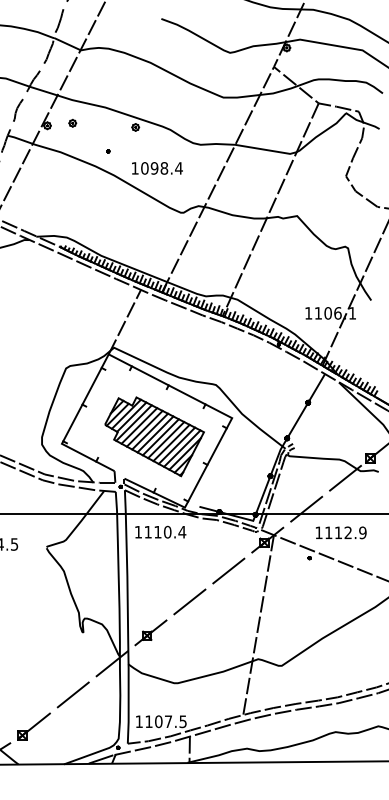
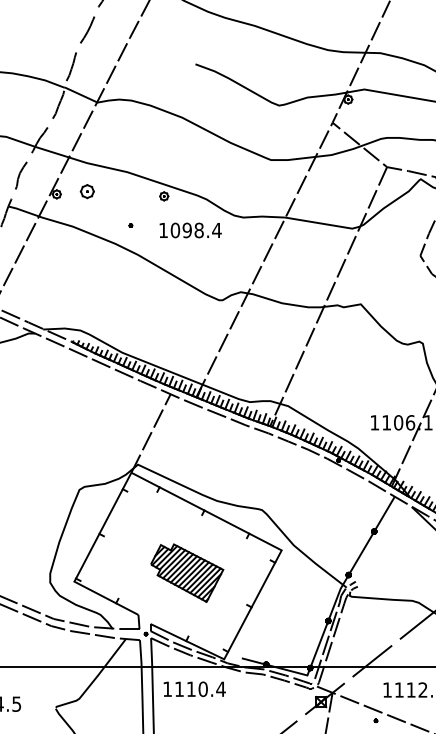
part: (72, 122) -> (87, 190), size x1.6
text: (157, 168) -> (190, 230), moved
part: (154, 436) -> (187, 572), size x0.6

